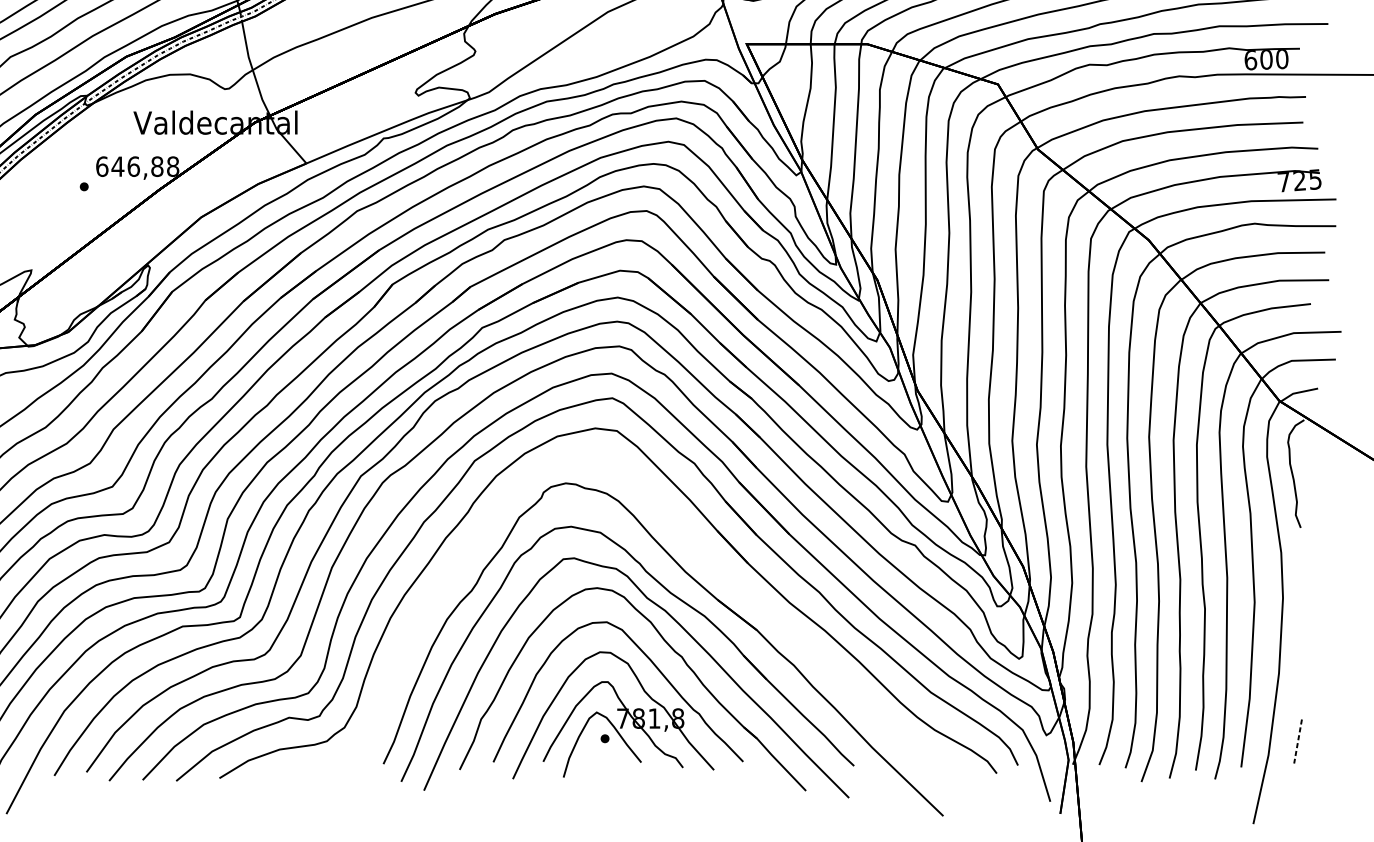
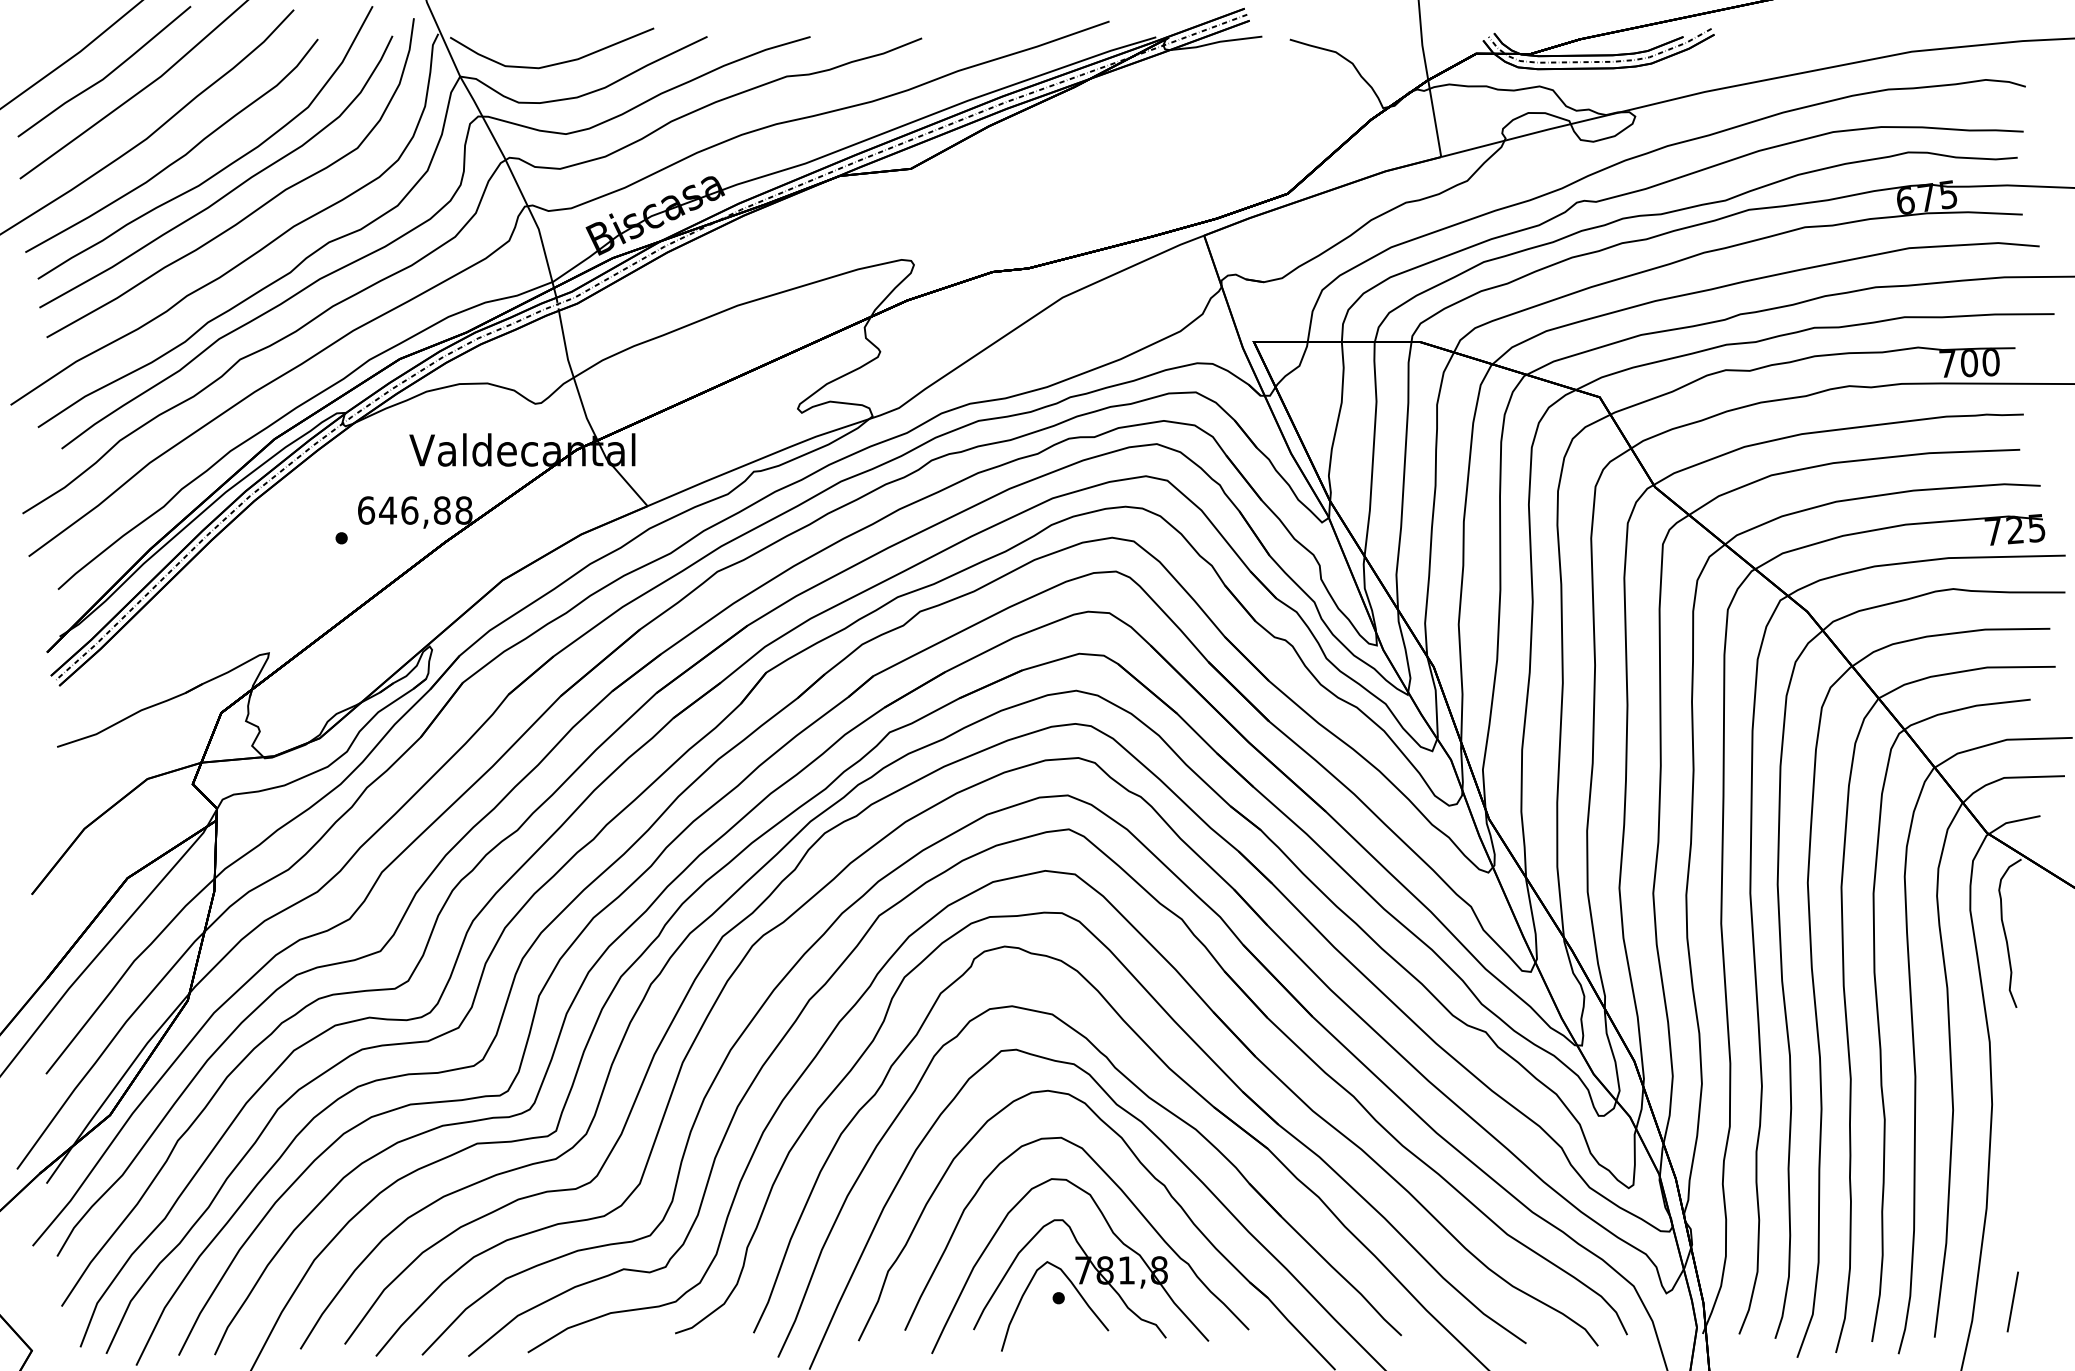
text: (1250, 59) -> (1947, 363), 600 -> 700
part: (700, 550) -> (1189, 1038), added
line: (1297, 741) -> (2012, 1302), dashed -> solid

